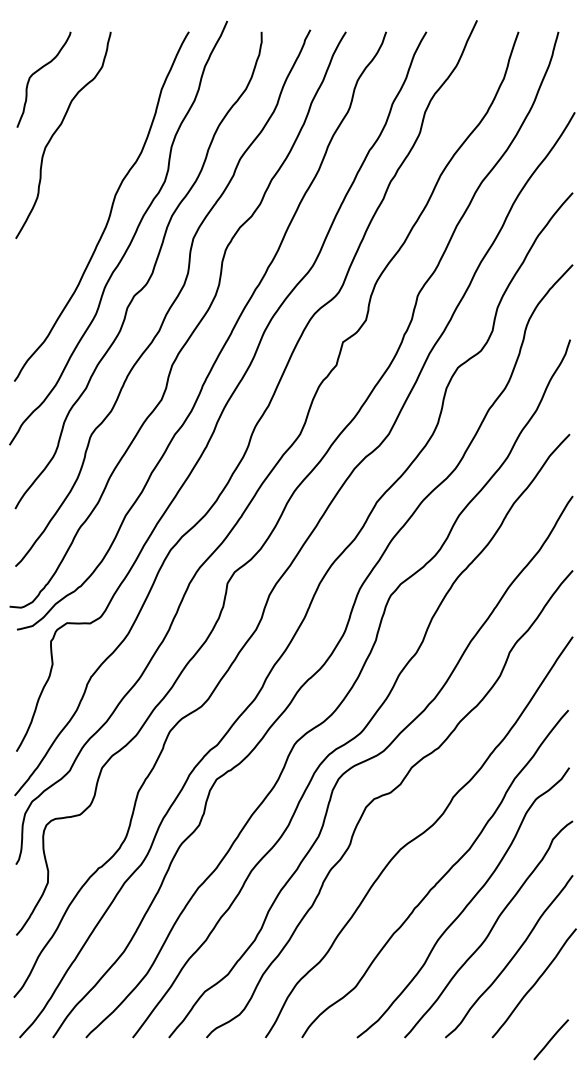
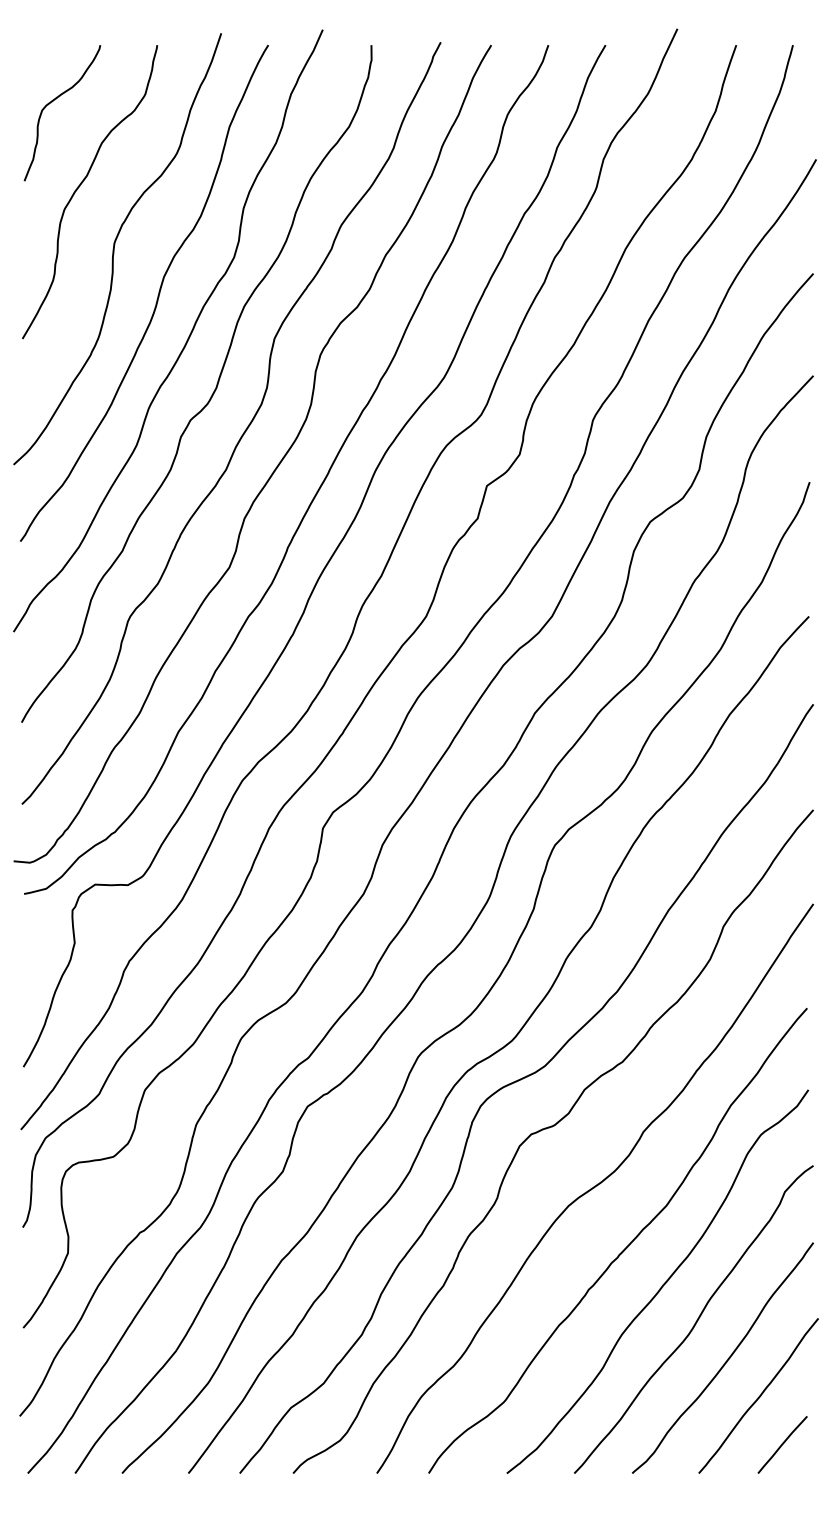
curve: (81, 174) -> (115, 247), added
line: (550, 1039) -> (781, 1444), moved

